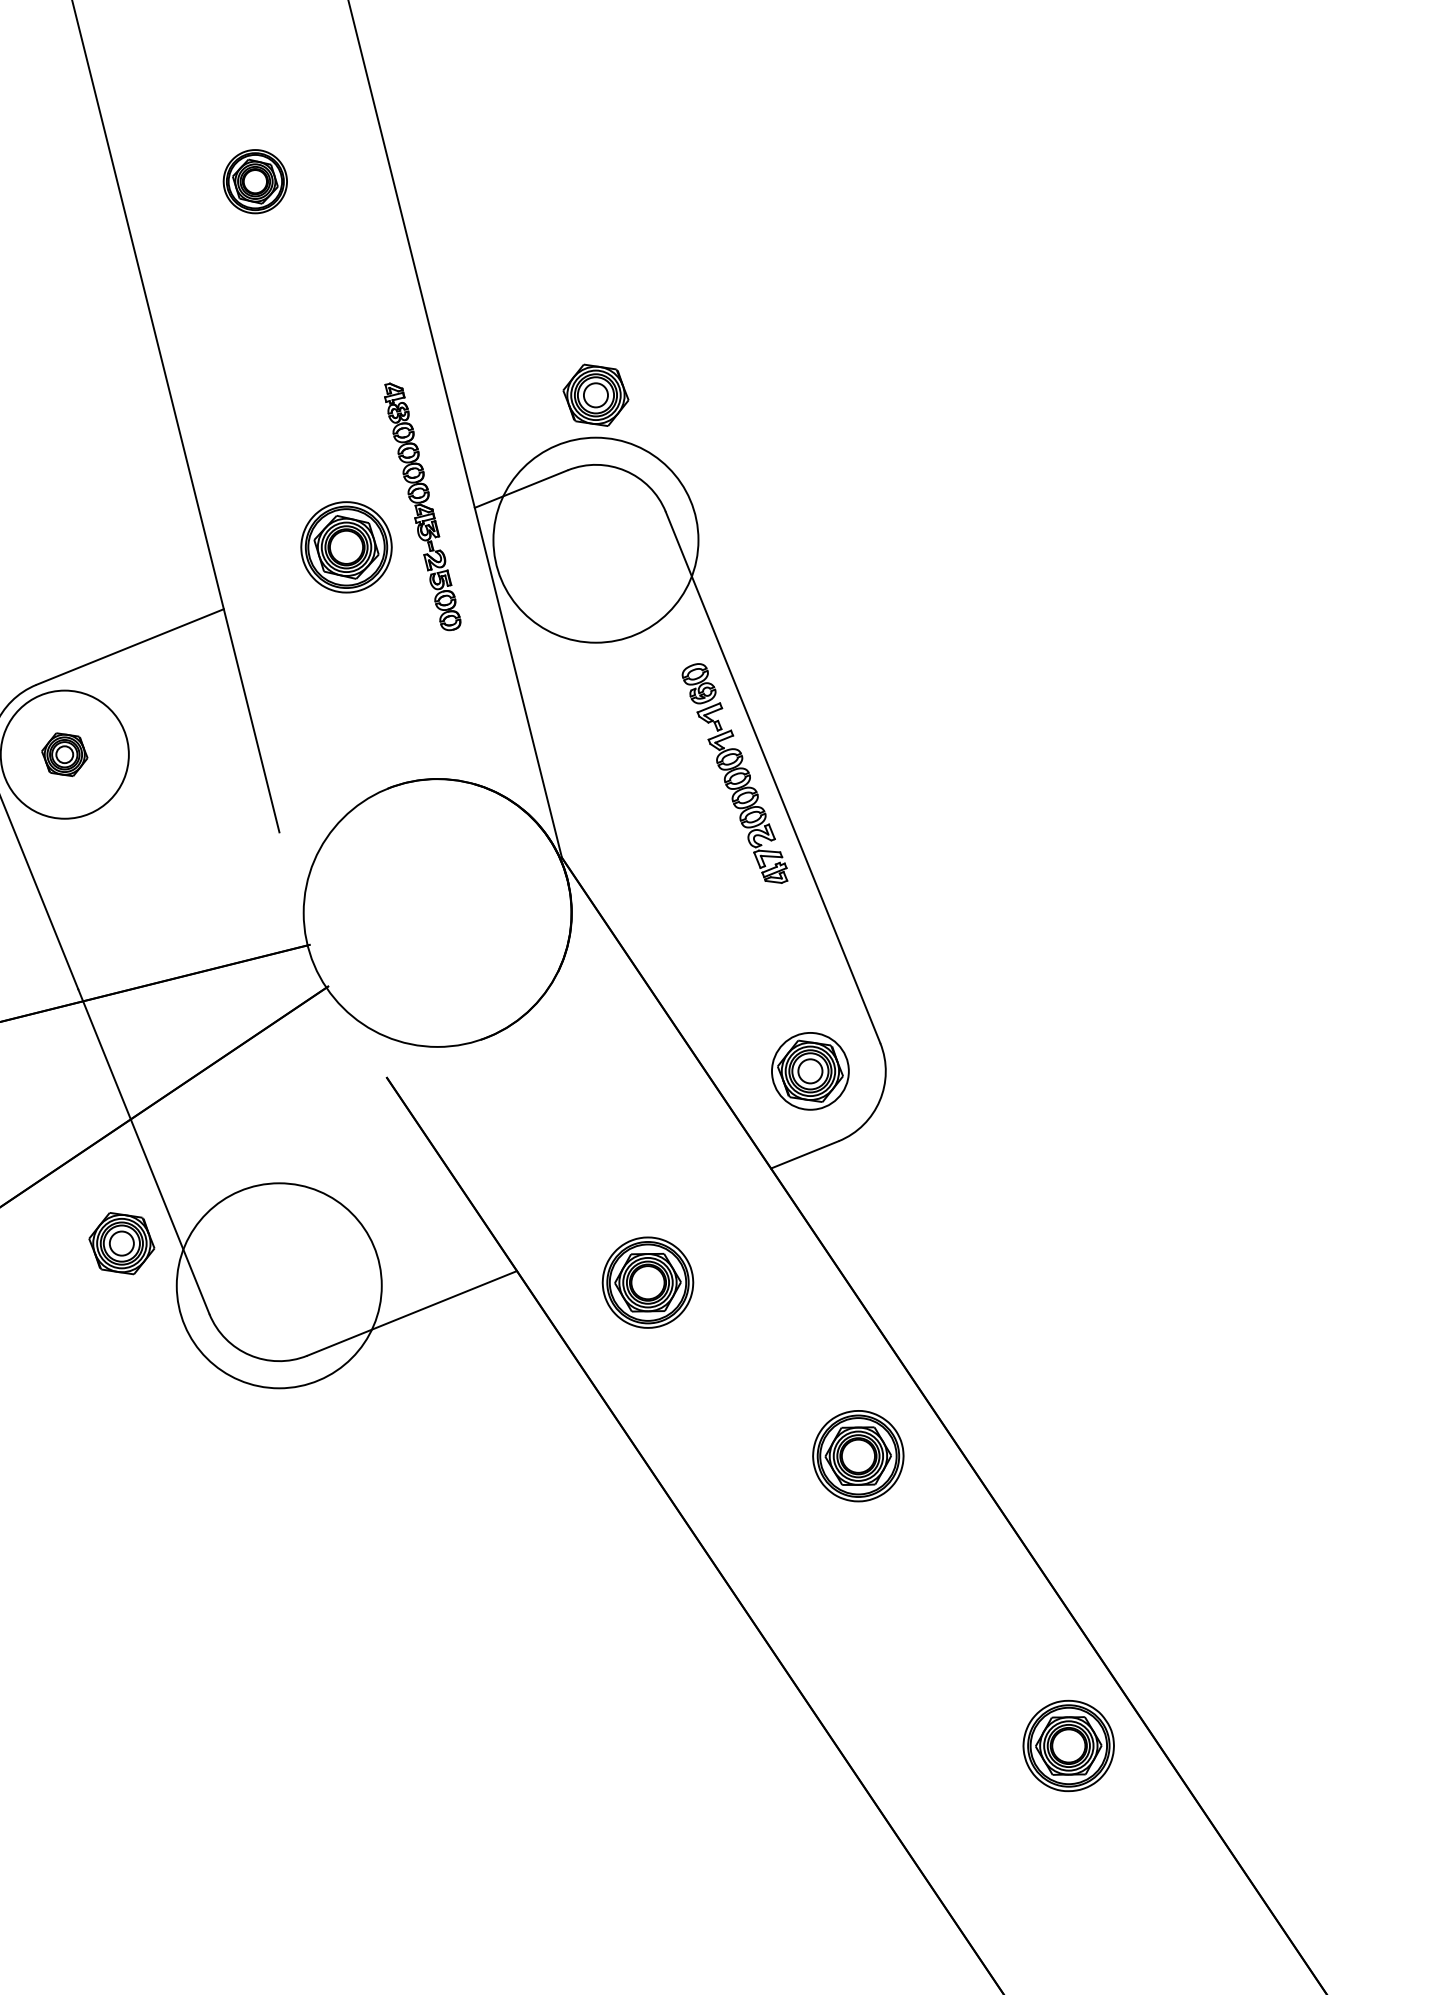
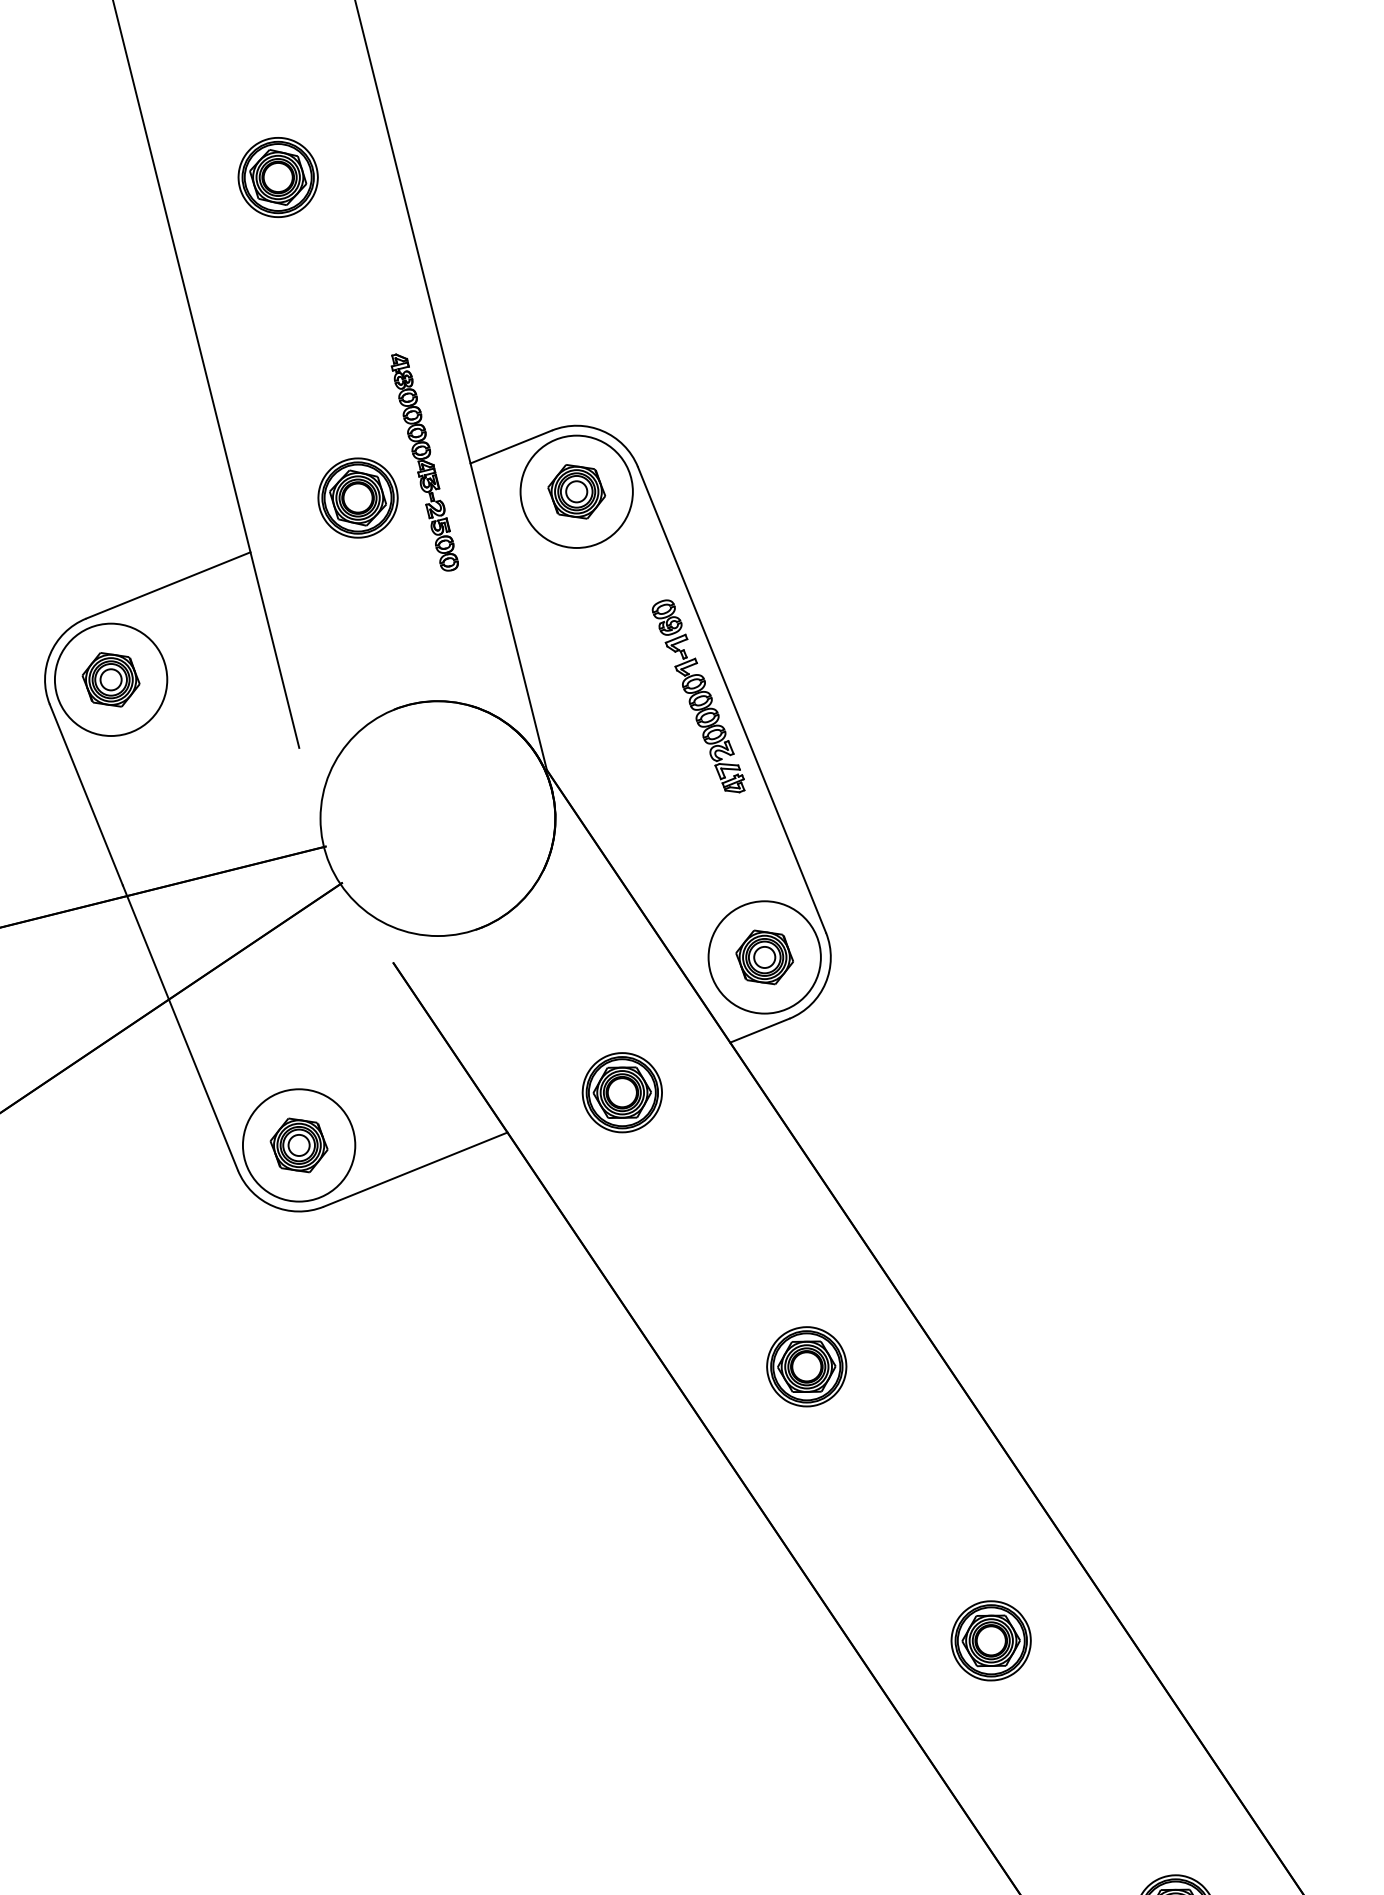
part: (254, 181) -> (277, 177), size x1.43
part: (595, 394) -> (576, 491), moved
circle: (595, 539) -> (576, 491), size x0.62
part: (64, 754) -> (110, 679), size x1.43
circle: (810, 1071) -> (764, 957), size x1.67
part: (121, 1243) -> (298, 1145), moved
part: (647, 1282) -> (621, 1092), moved
circle: (278, 1285) -> (298, 1145), size x0.62
part: (858, 1455) -> (806, 1366), moved
part: (1067, 1745) -> (990, 1640), moved

